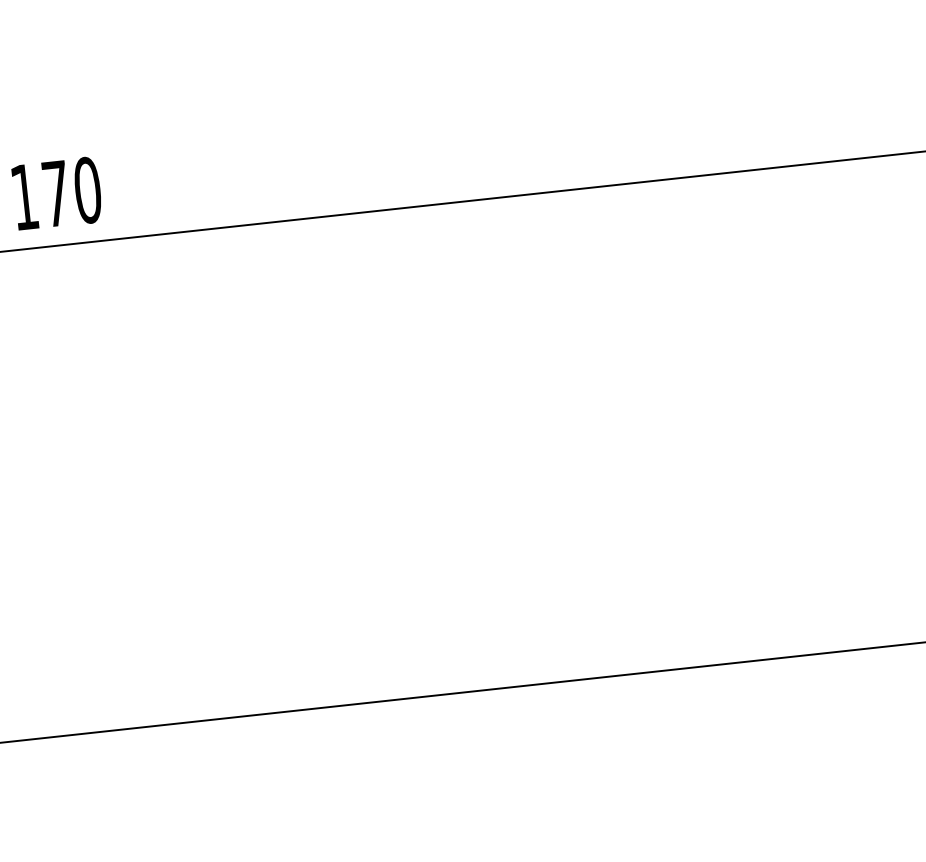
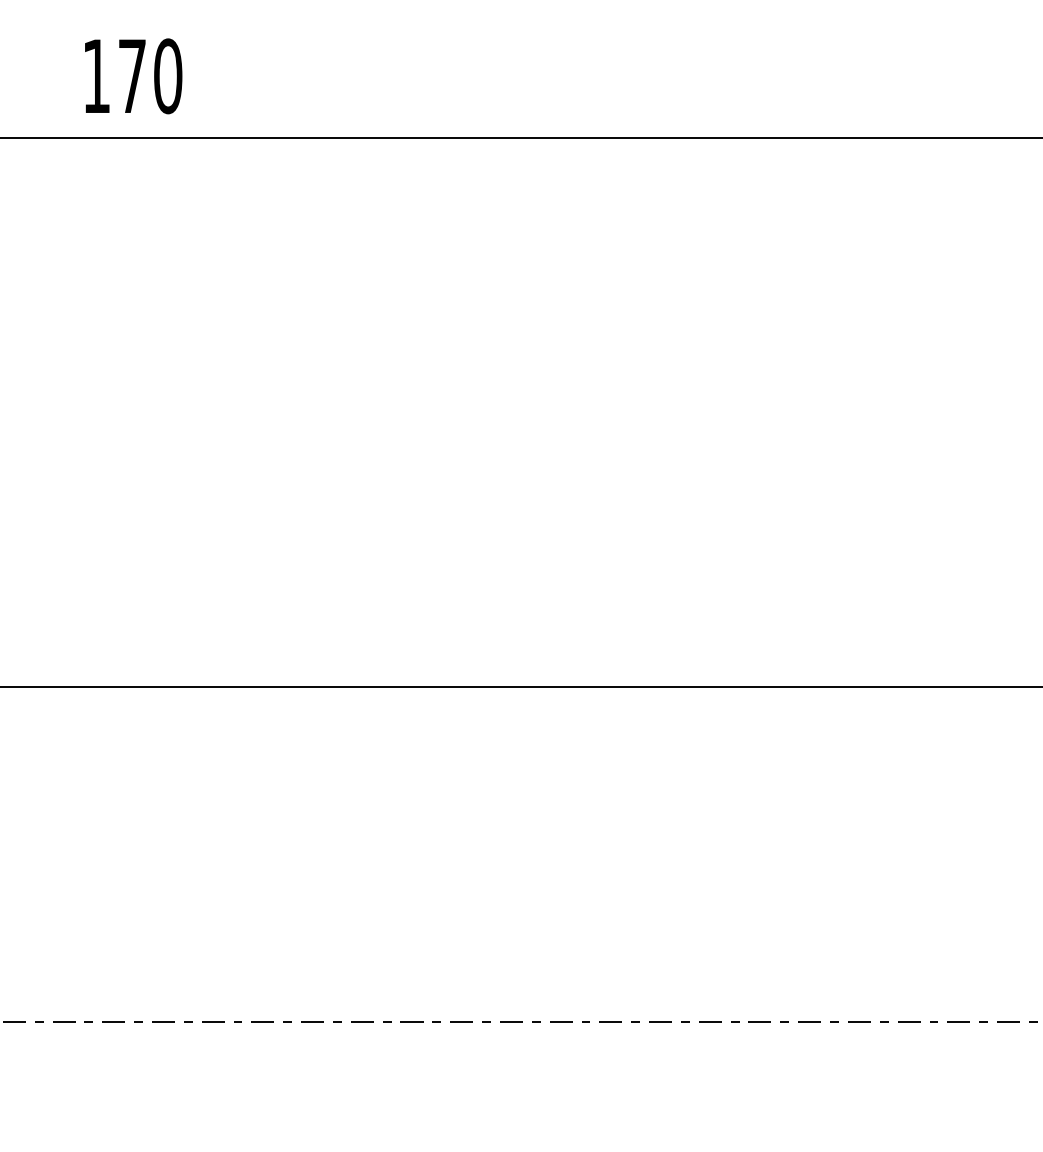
text: (57, 193) -> (133, 76), moved

